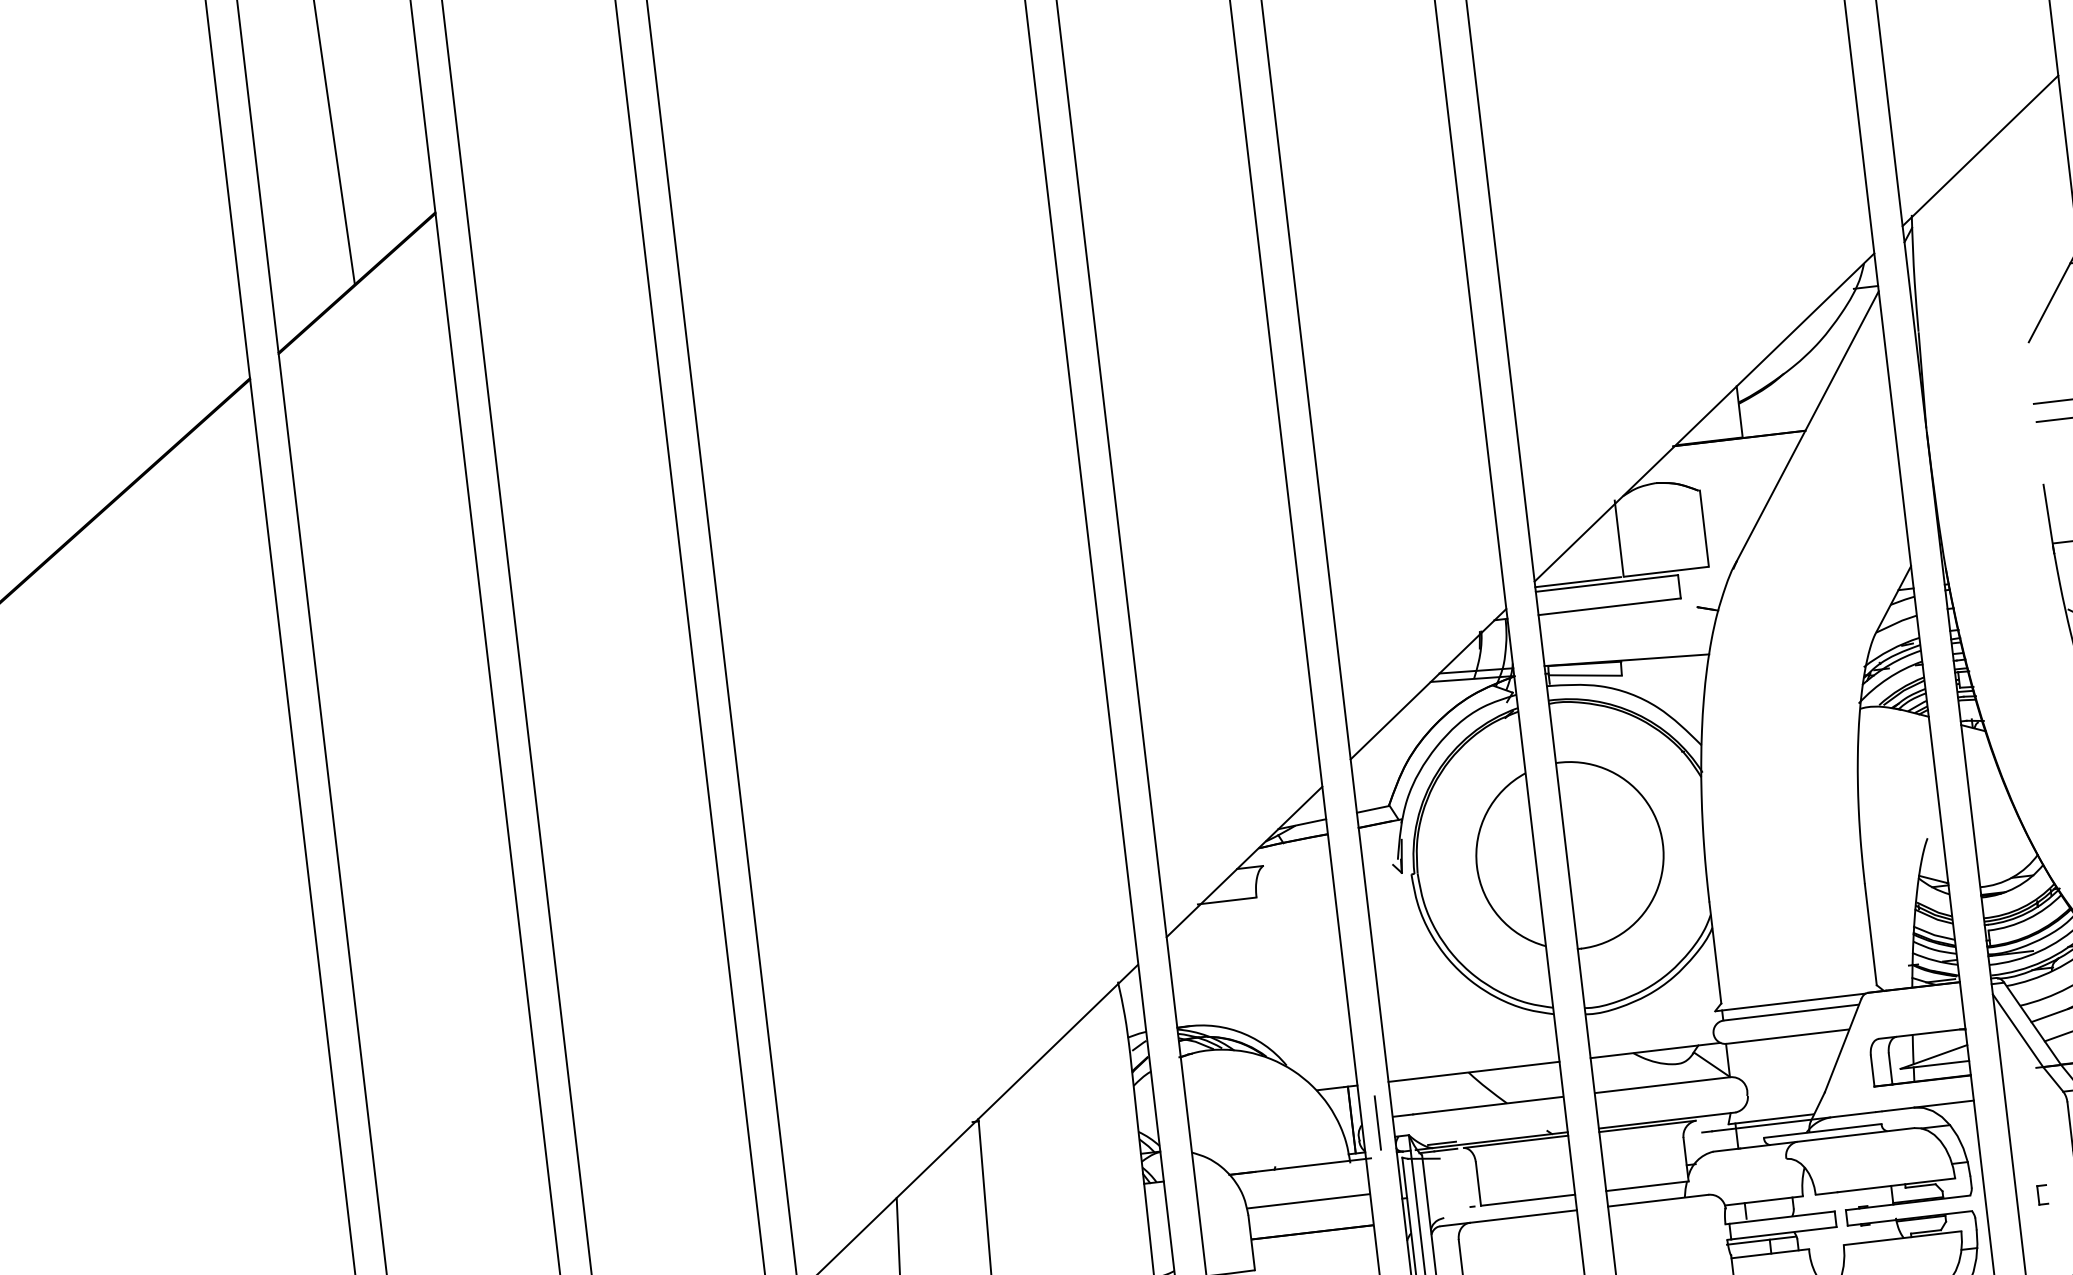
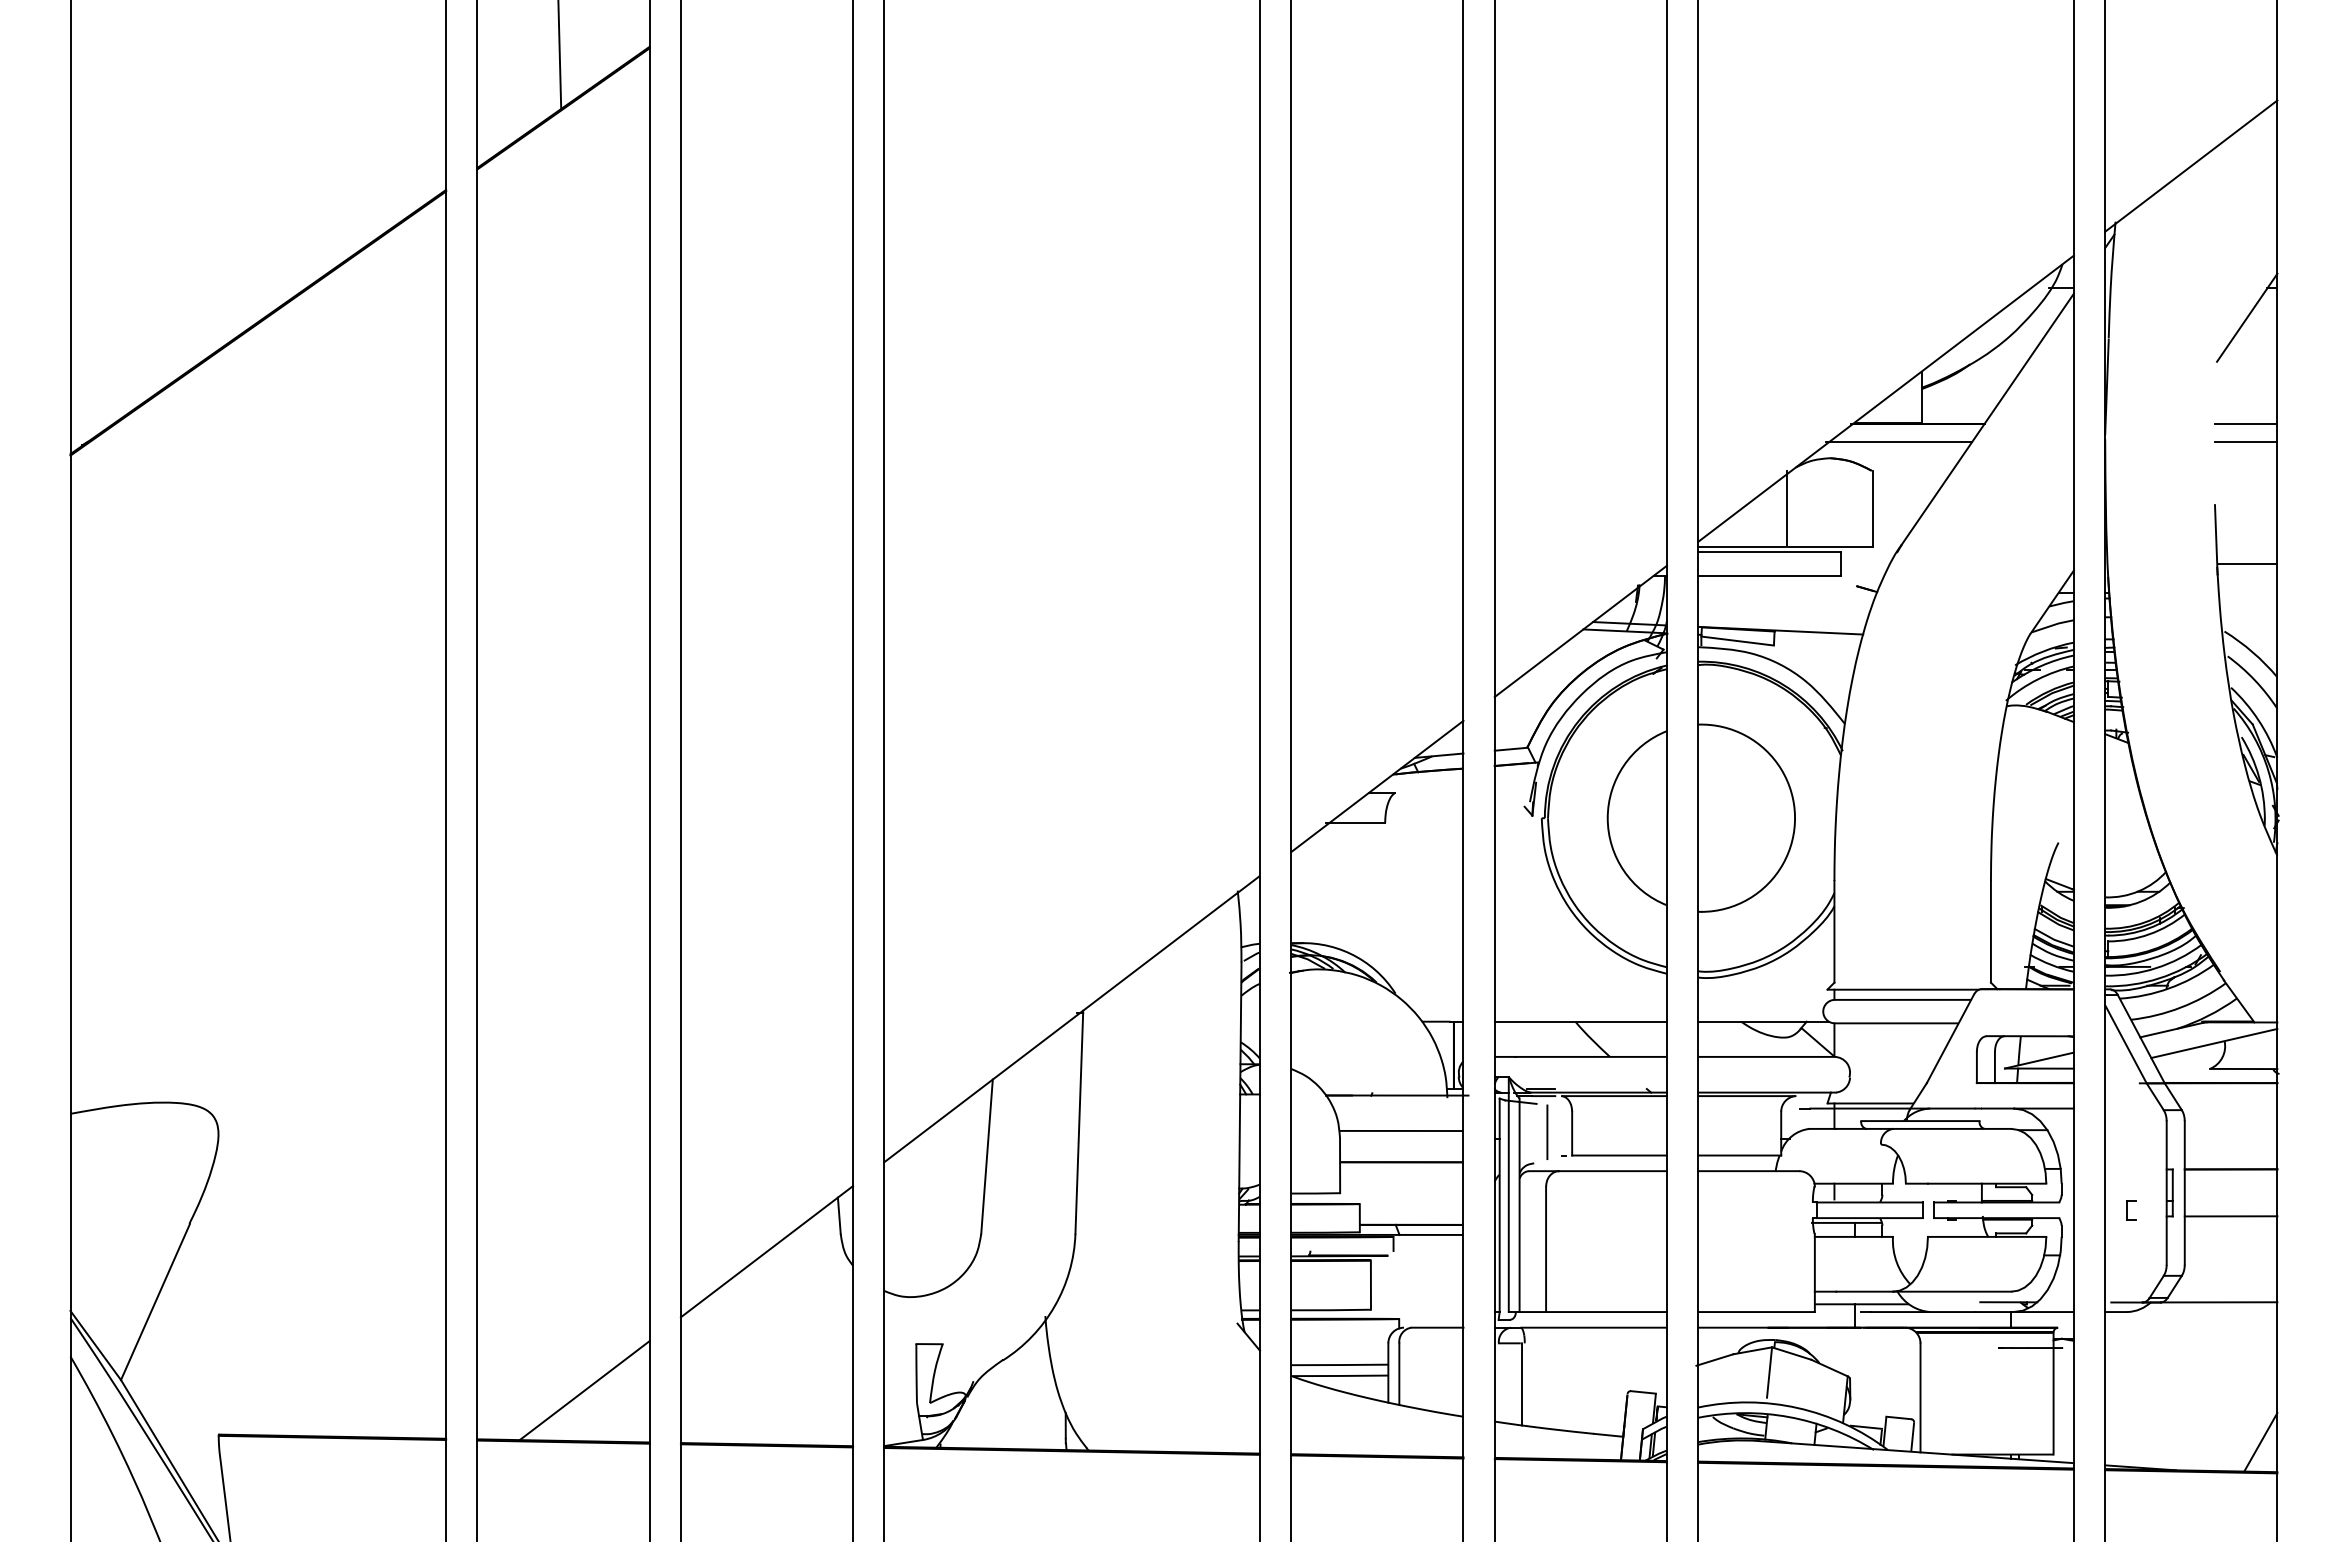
line: (1722, 458) -> (1899, 441), added
line: (1377, 1122) -> (1547, 1131), moved

